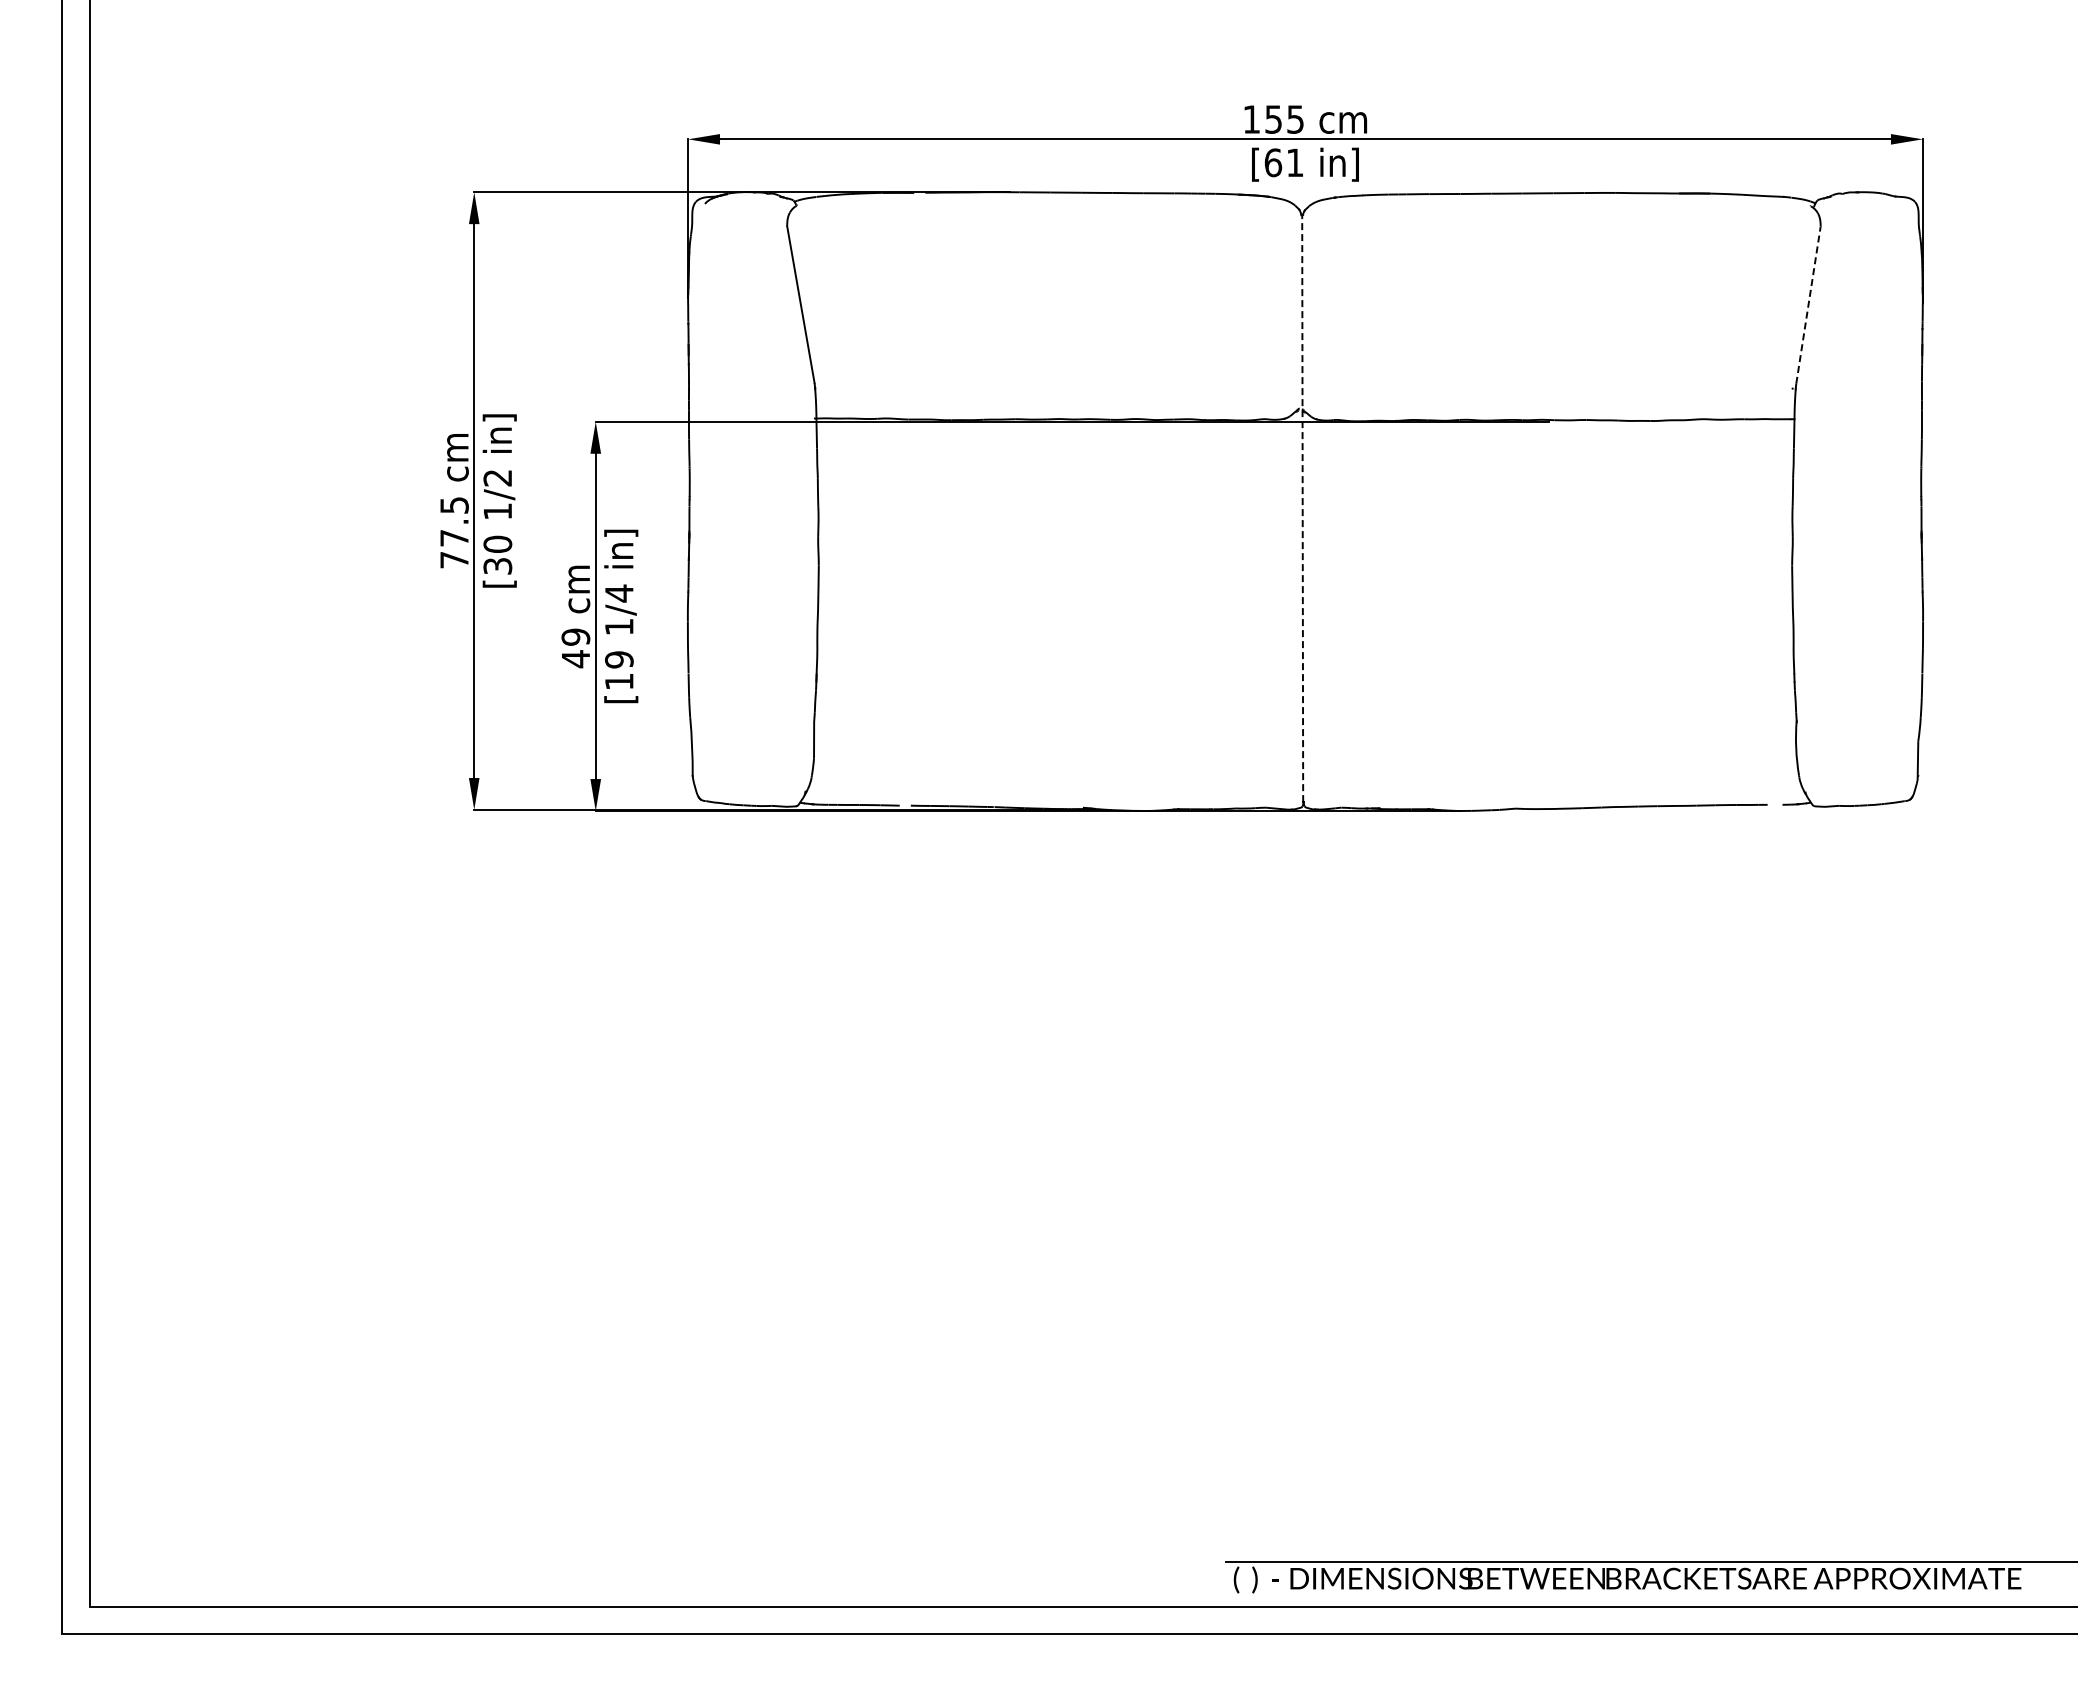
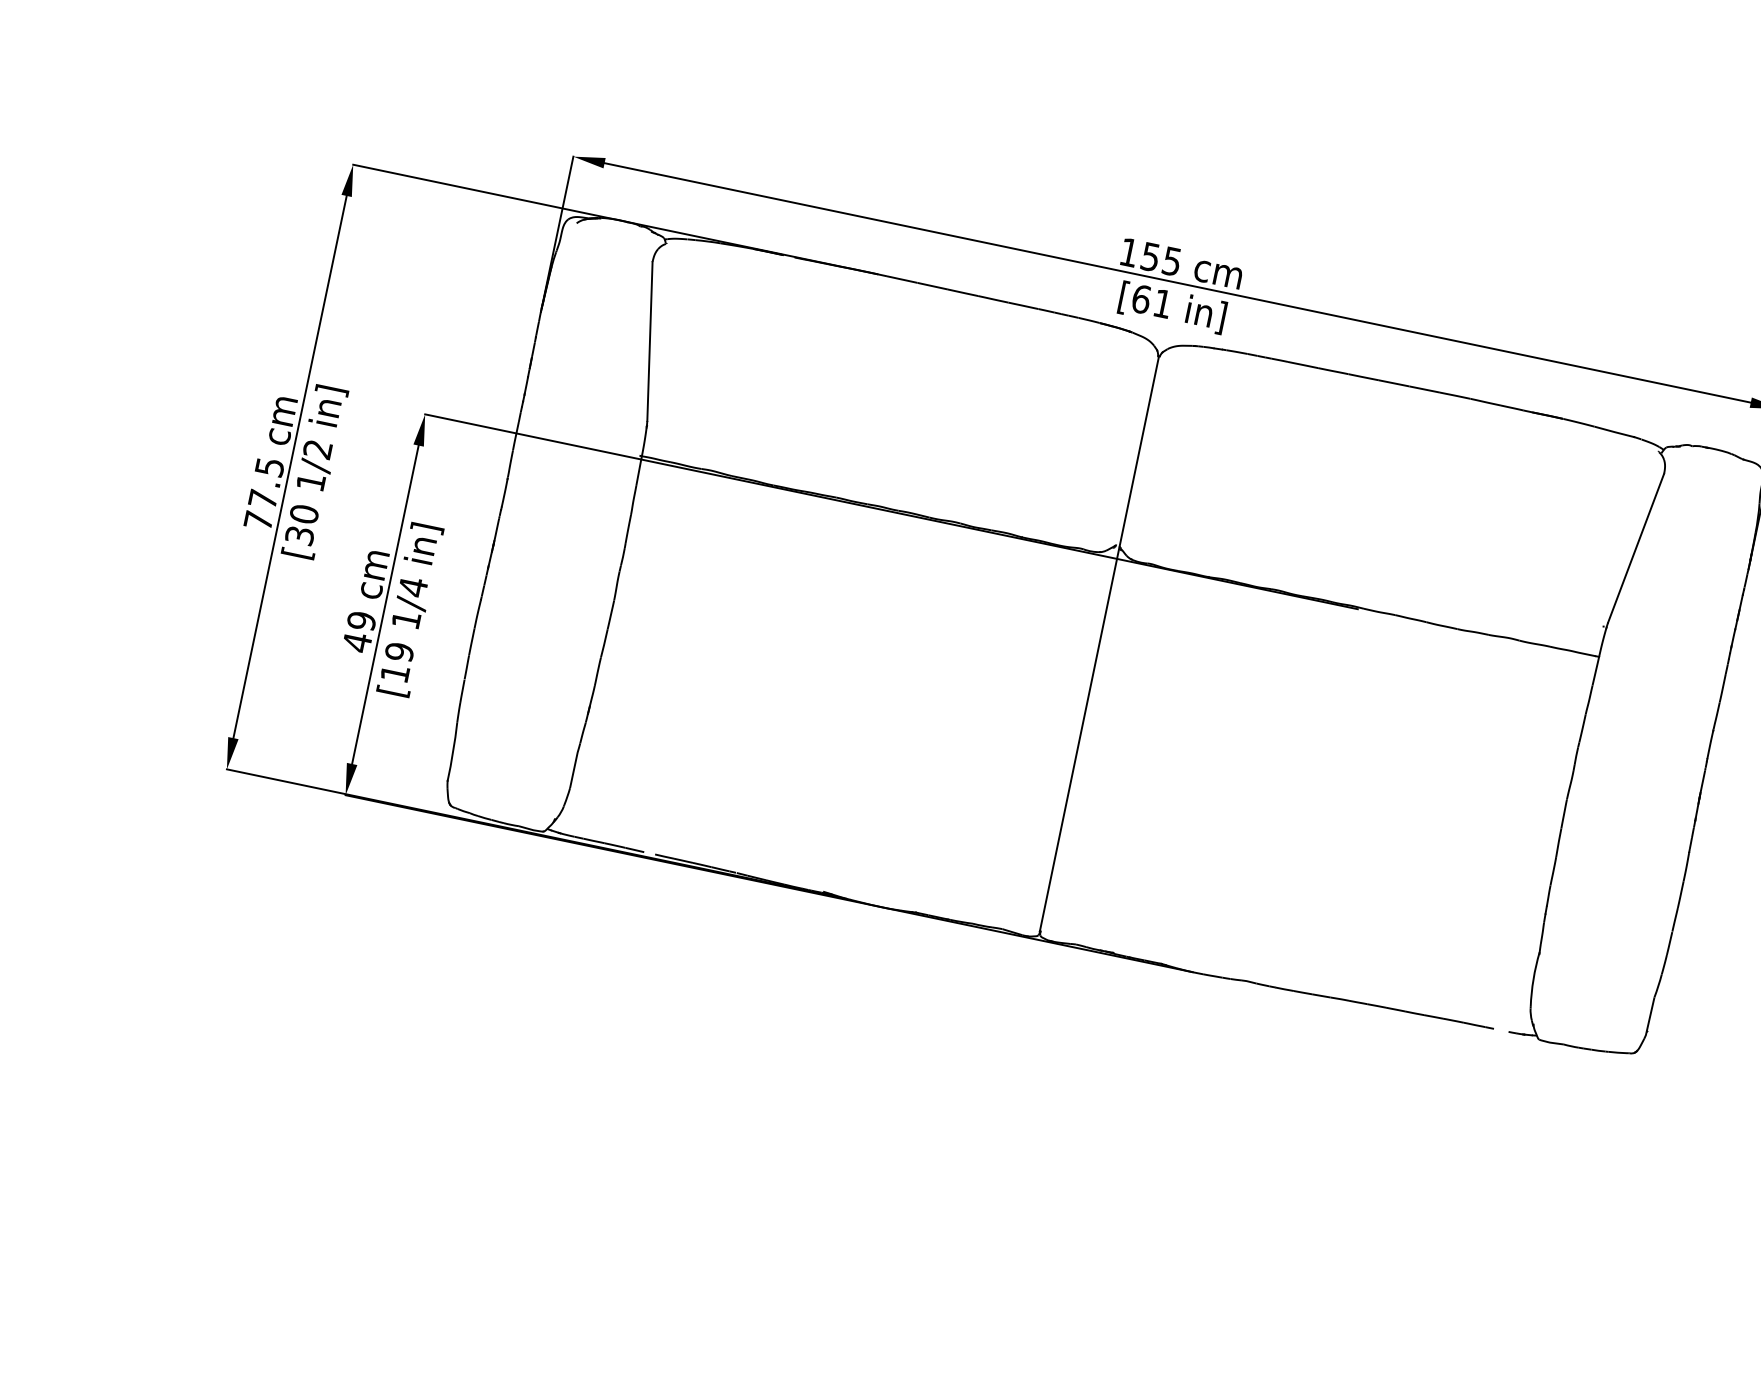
line: (1808, 304) -> (1636, 547), dashed -> solid
line: (1302, 508) -> (1099, 643), dashed -> solid

